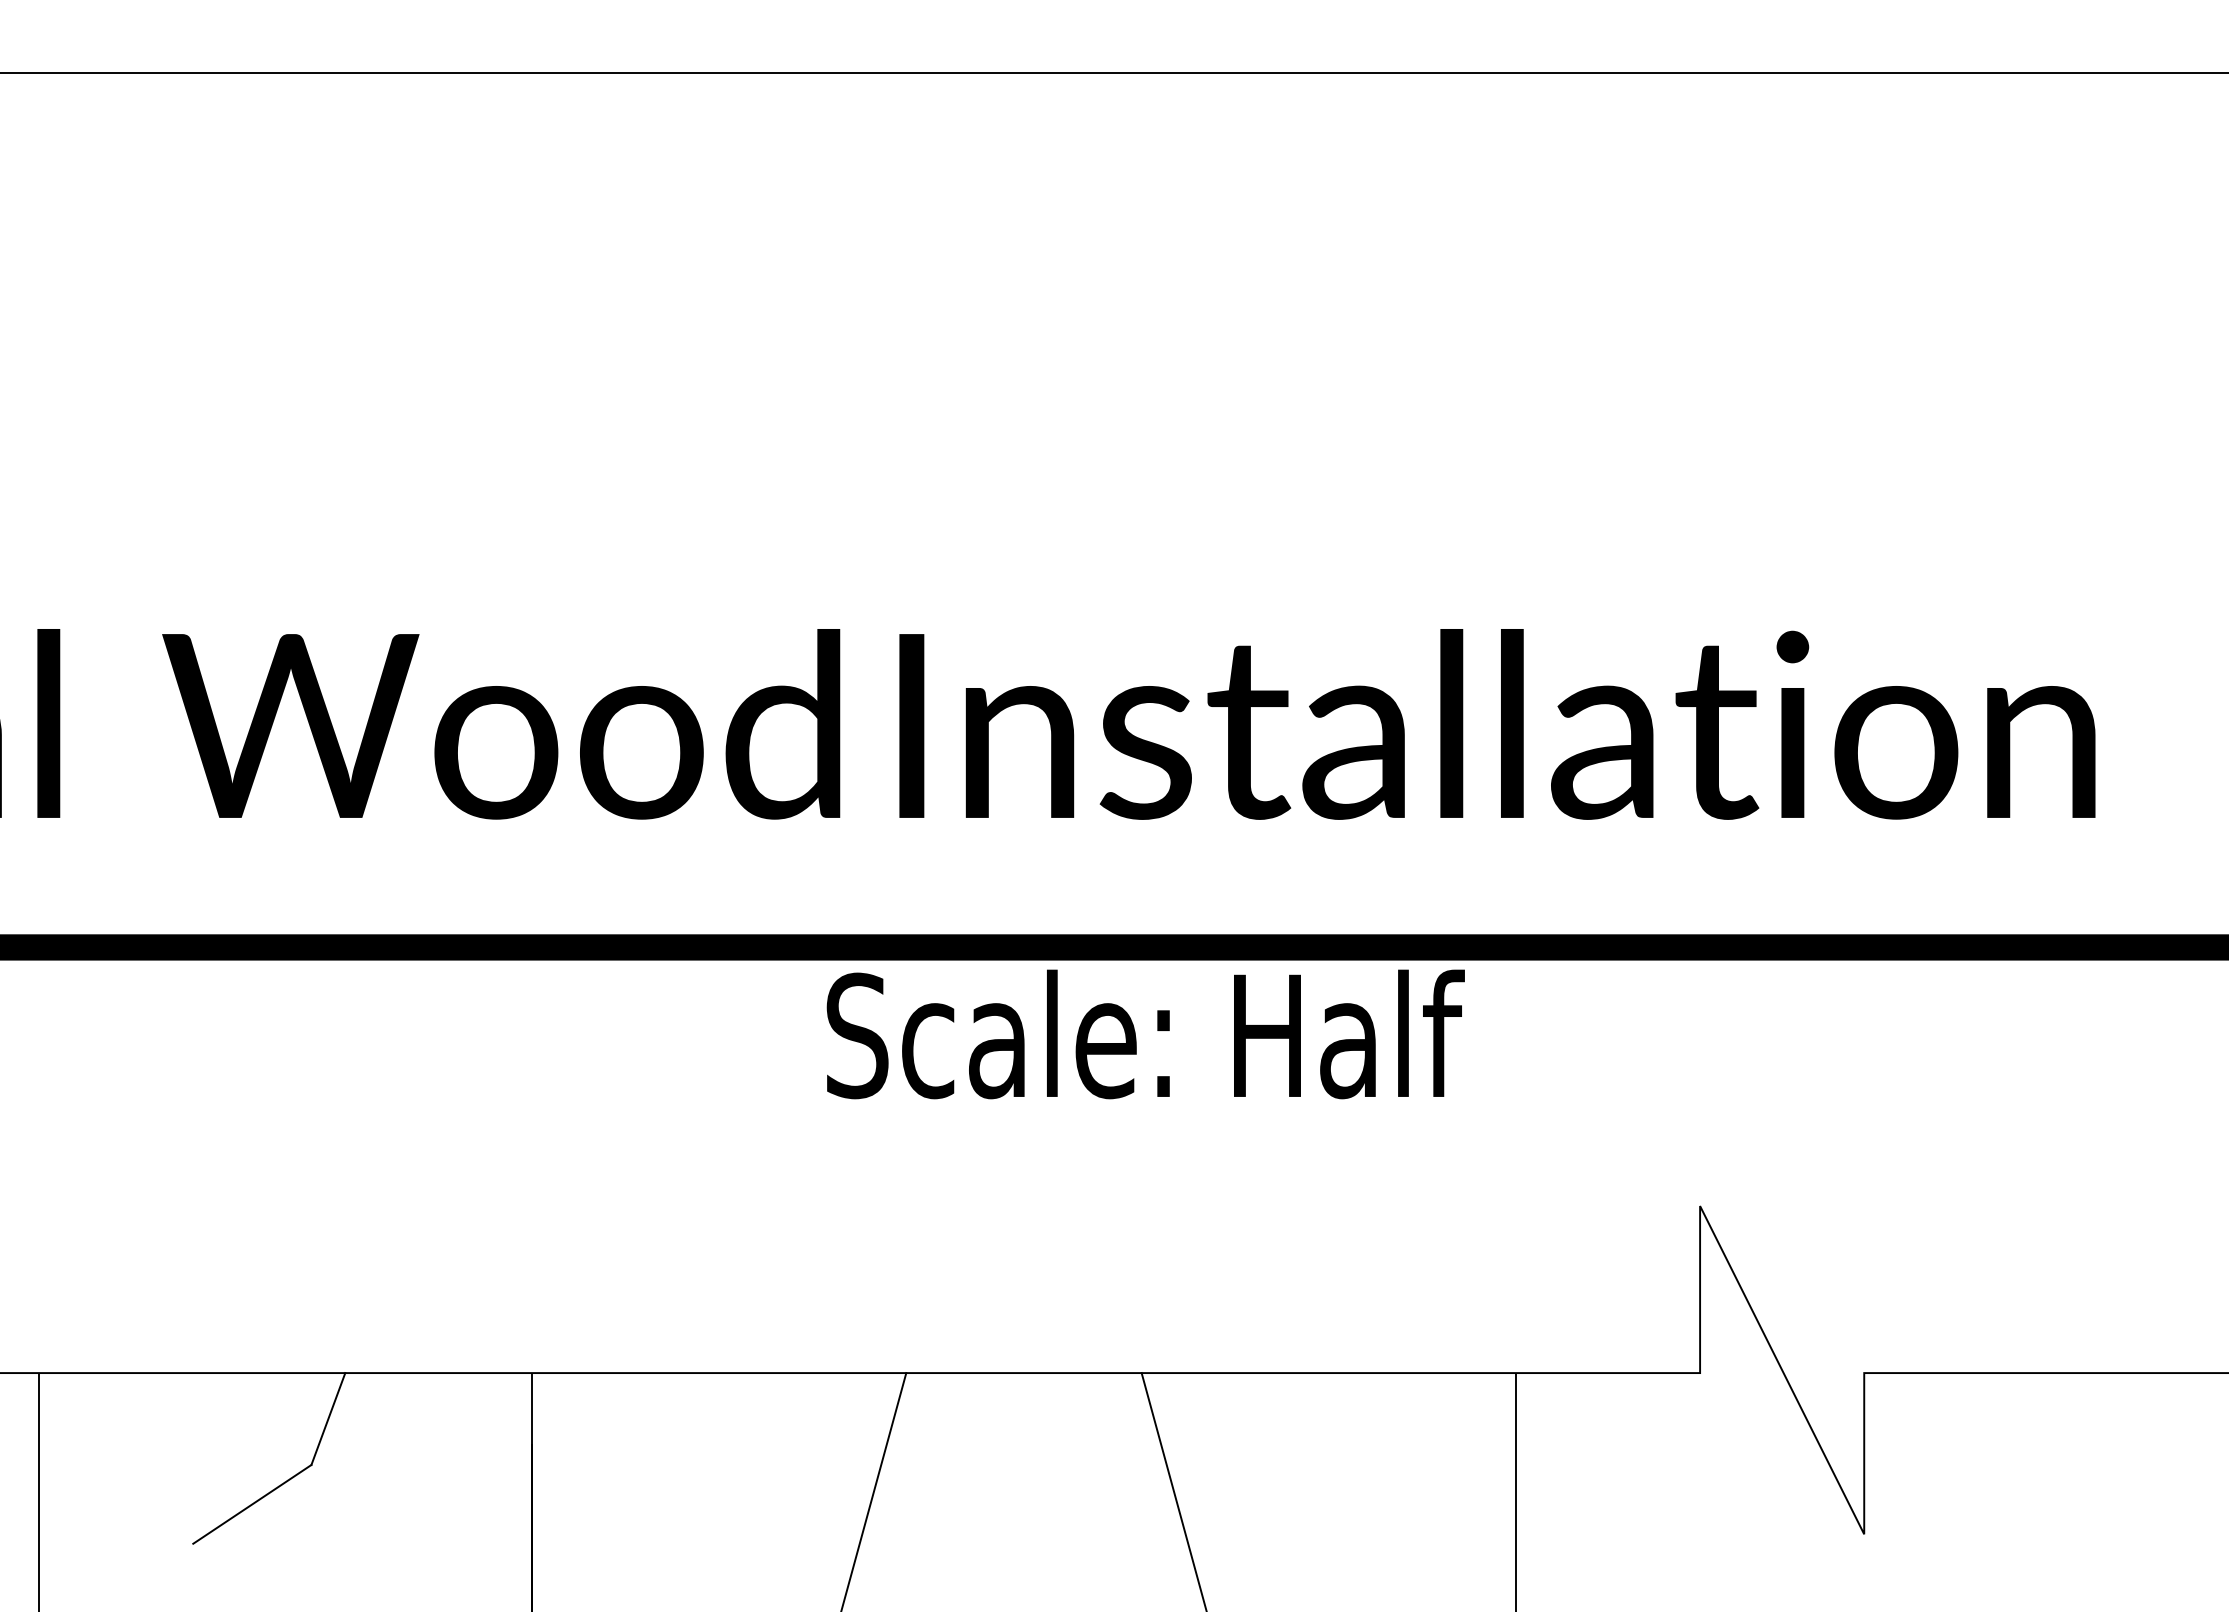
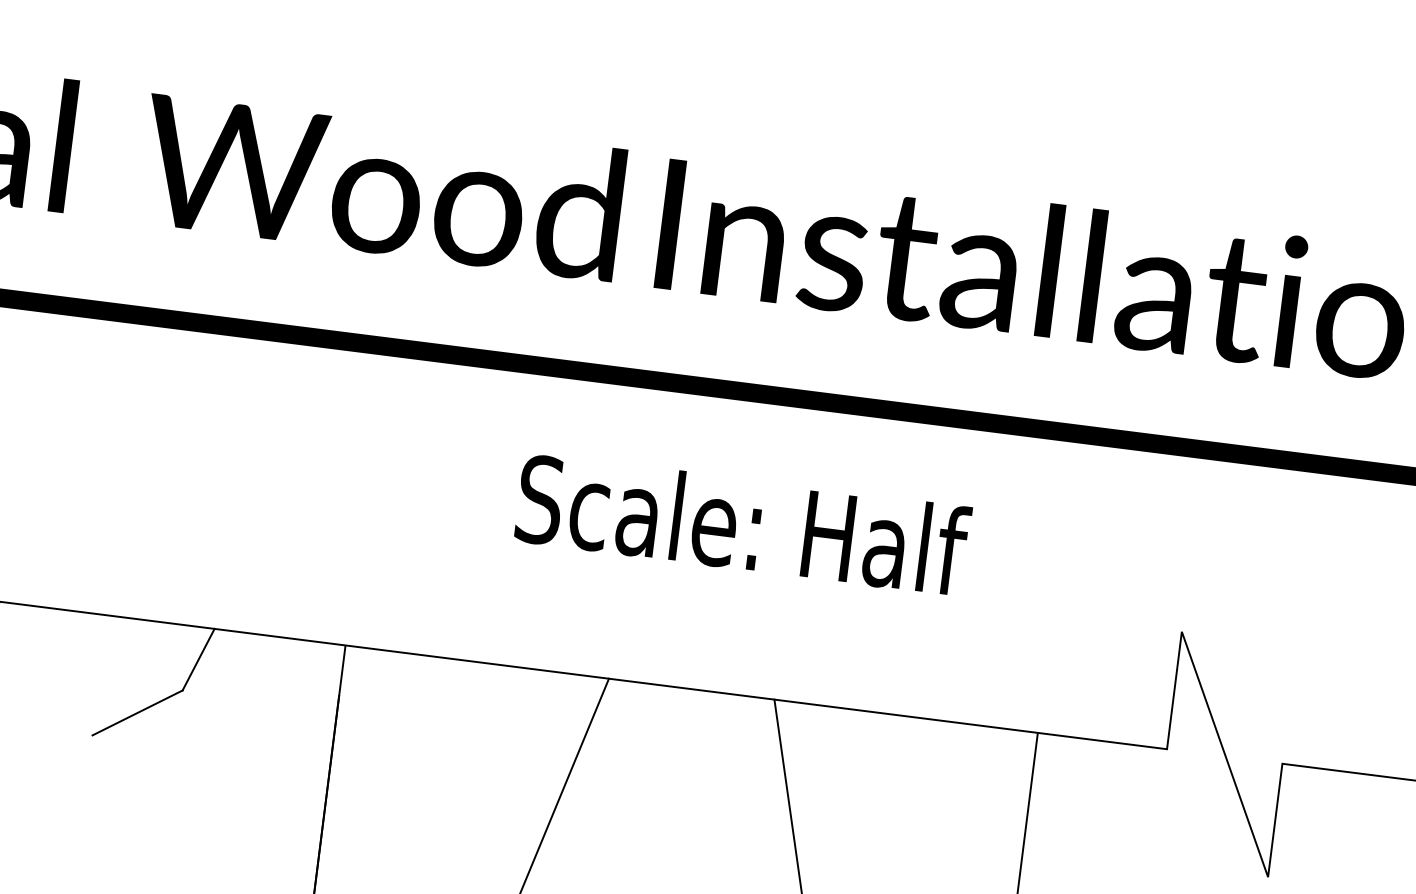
text: (1145, 1034) -> (742, 524), moved

